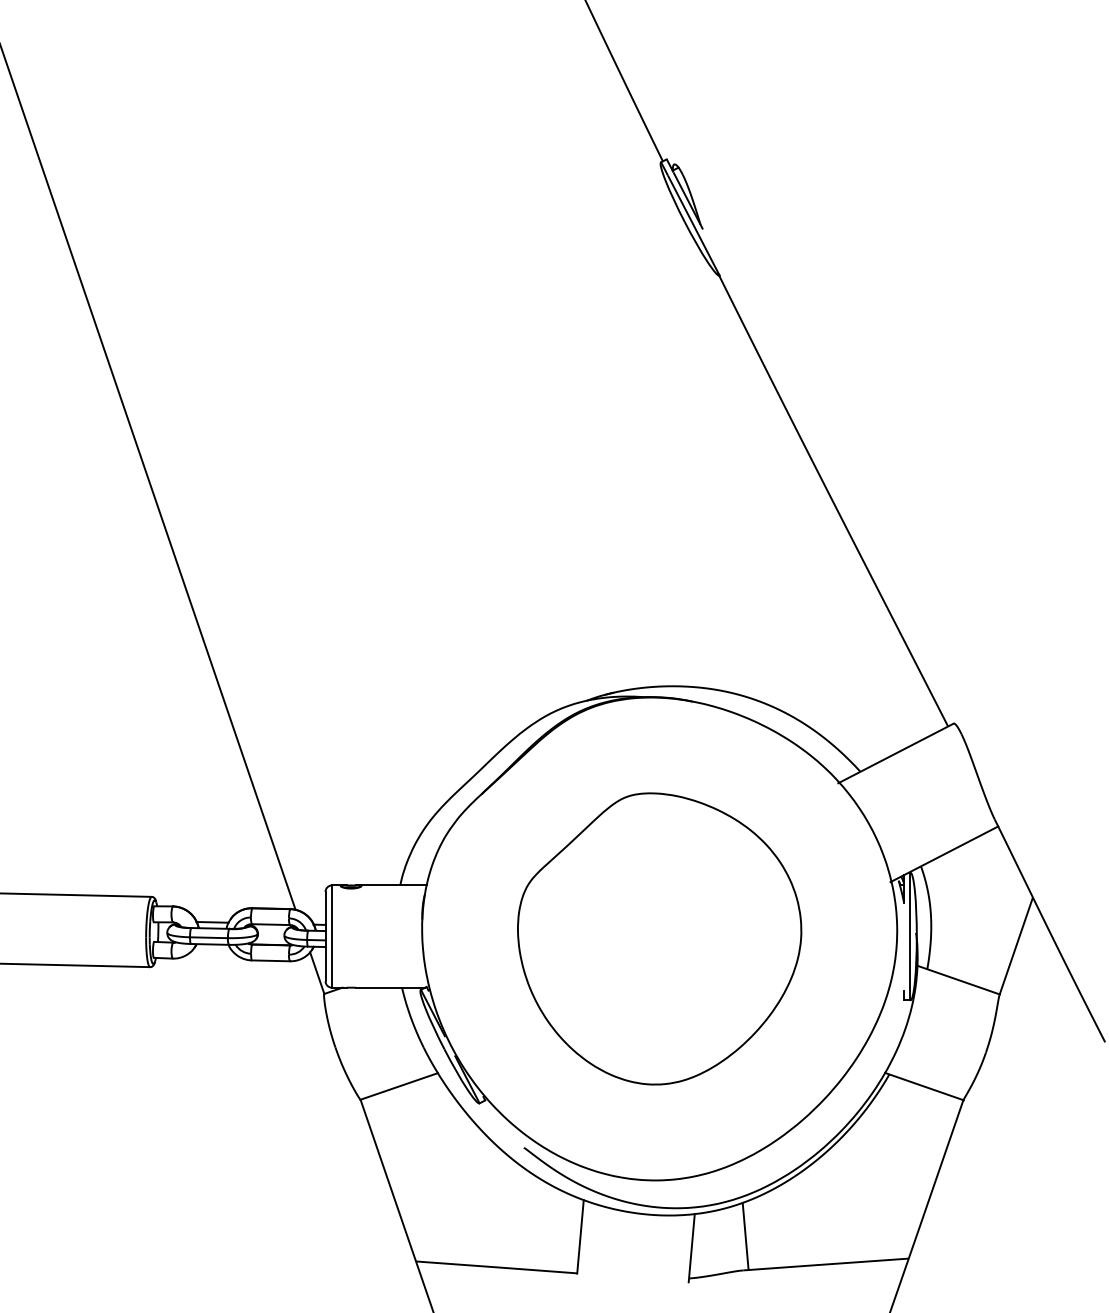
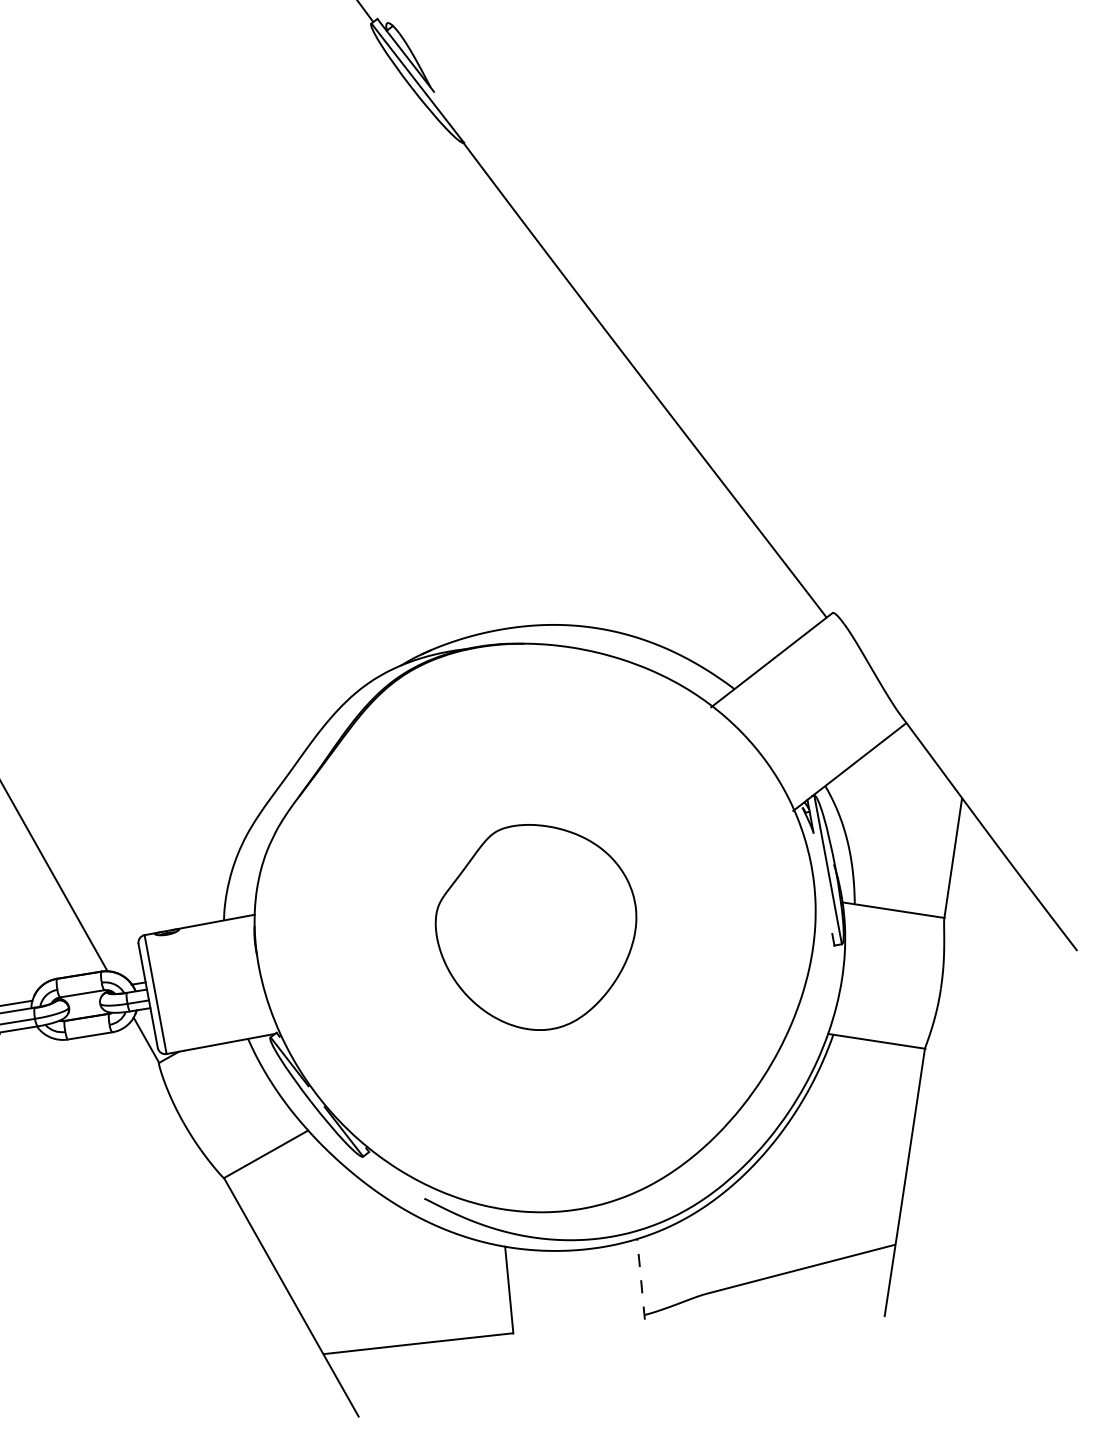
part: (659, 938) -> (536, 926), size x0.6
line: (745, 1236) -> (701, 1254), removed
line: (691, 1247) -> (640, 1278), solid -> dashed

